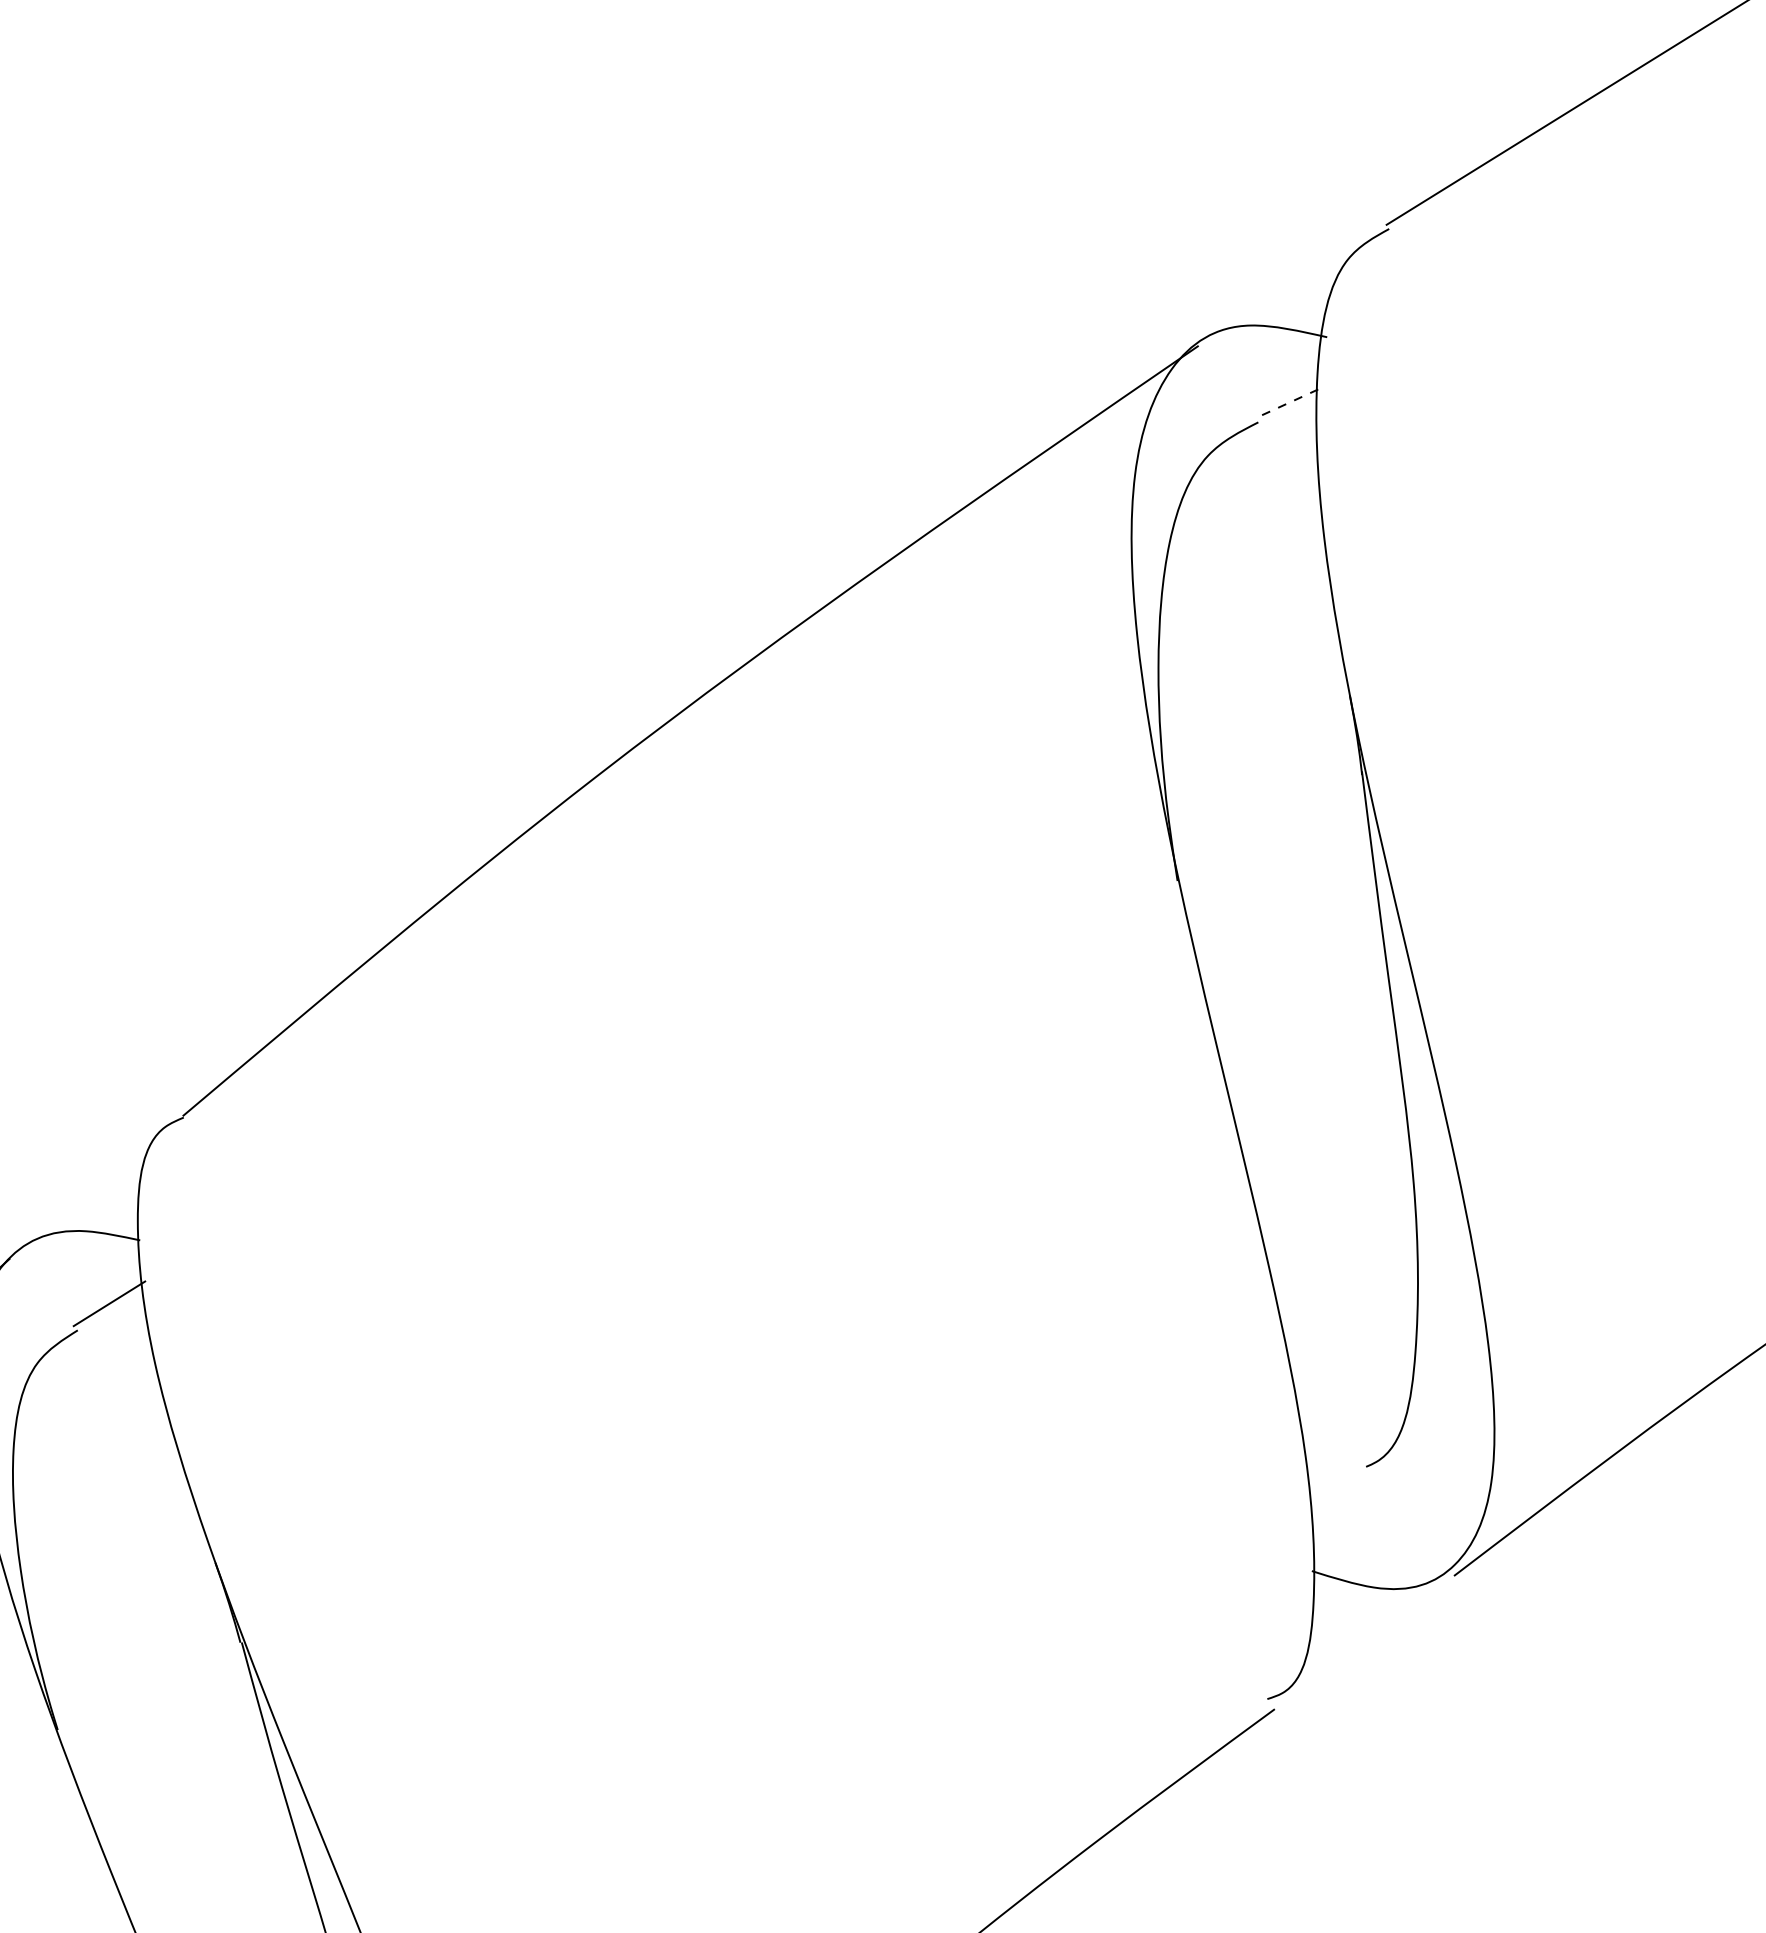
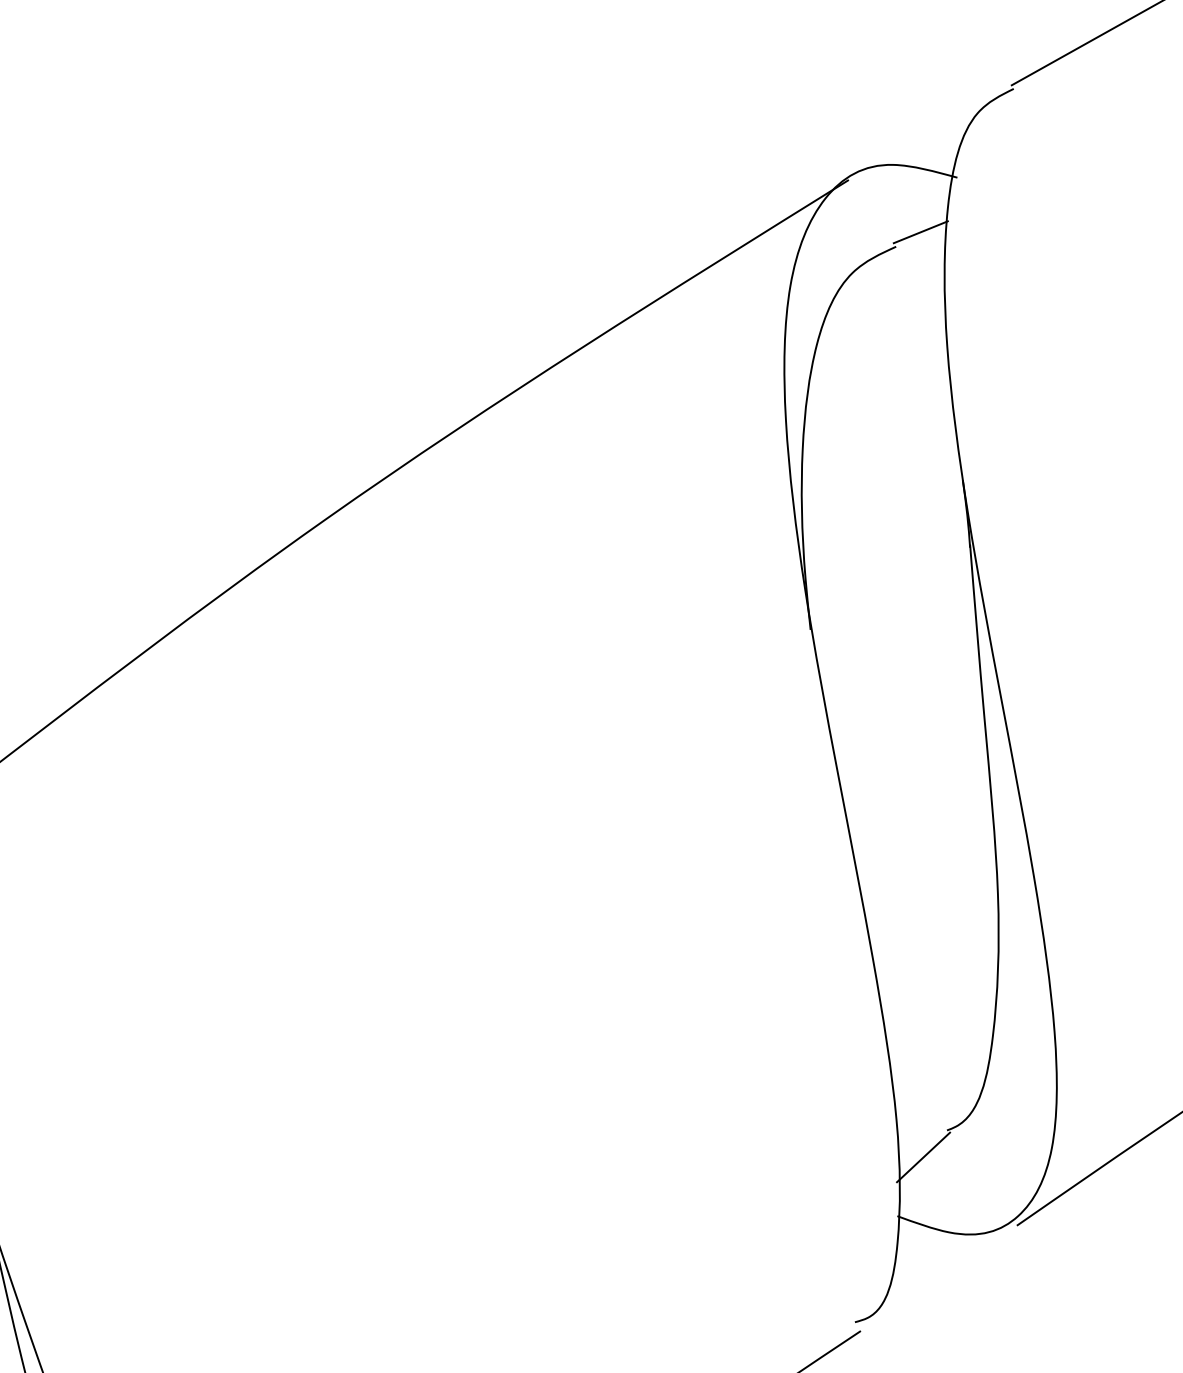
line: (1286, 403) -> (920, 231), dashed -> solid
line: (1339, 1499) -> (923, 1156), added

